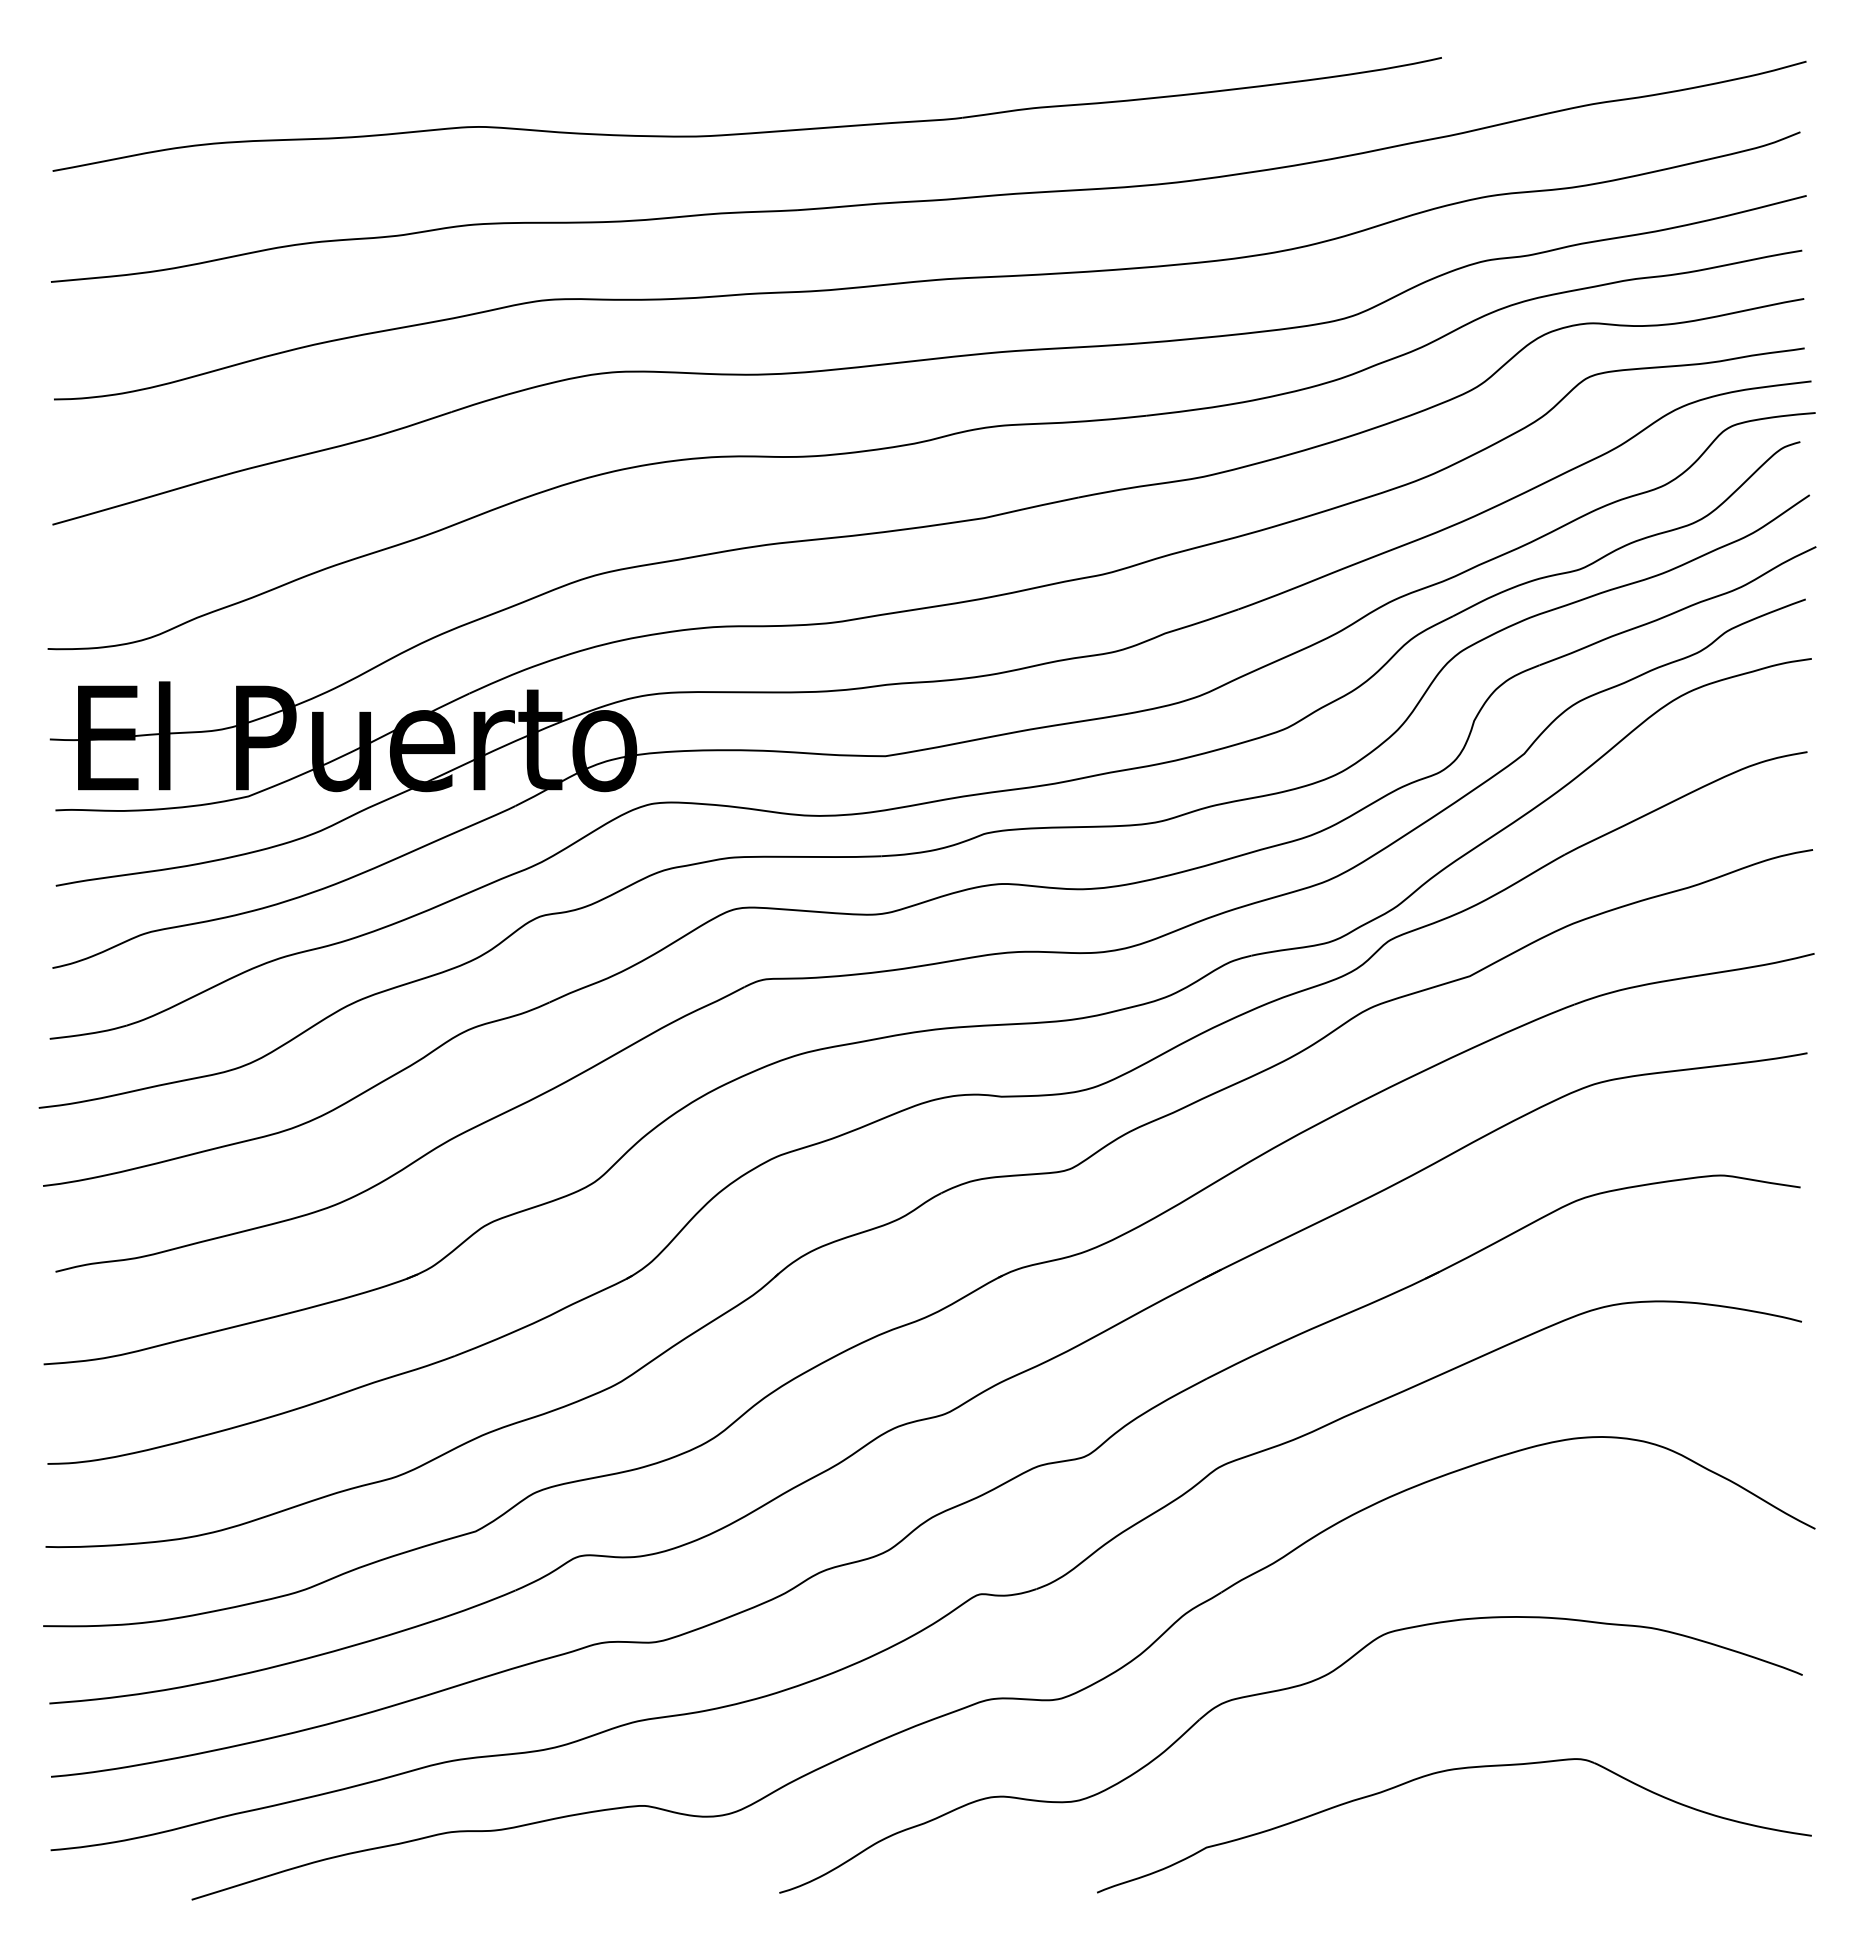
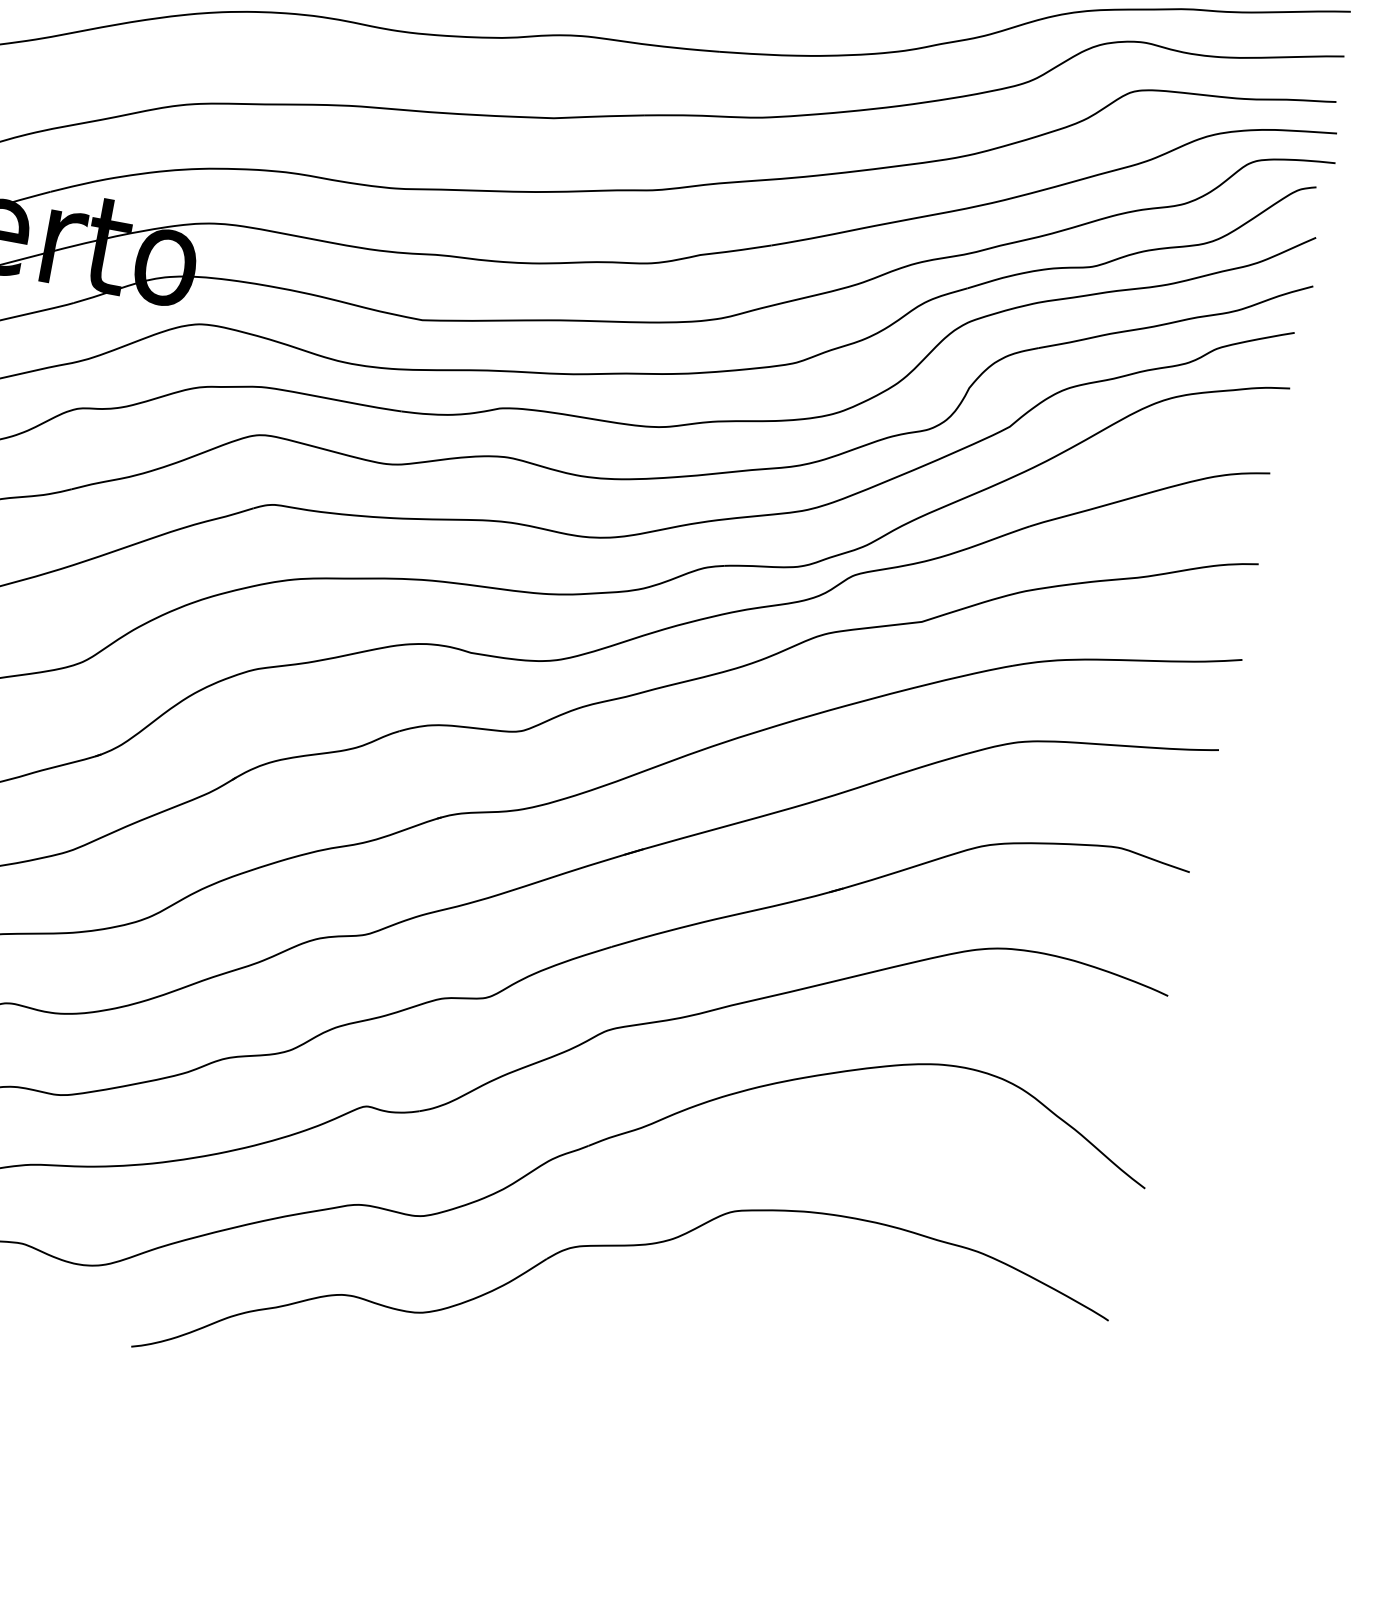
part: (1443, 1772) -> (762, 1349), removed

